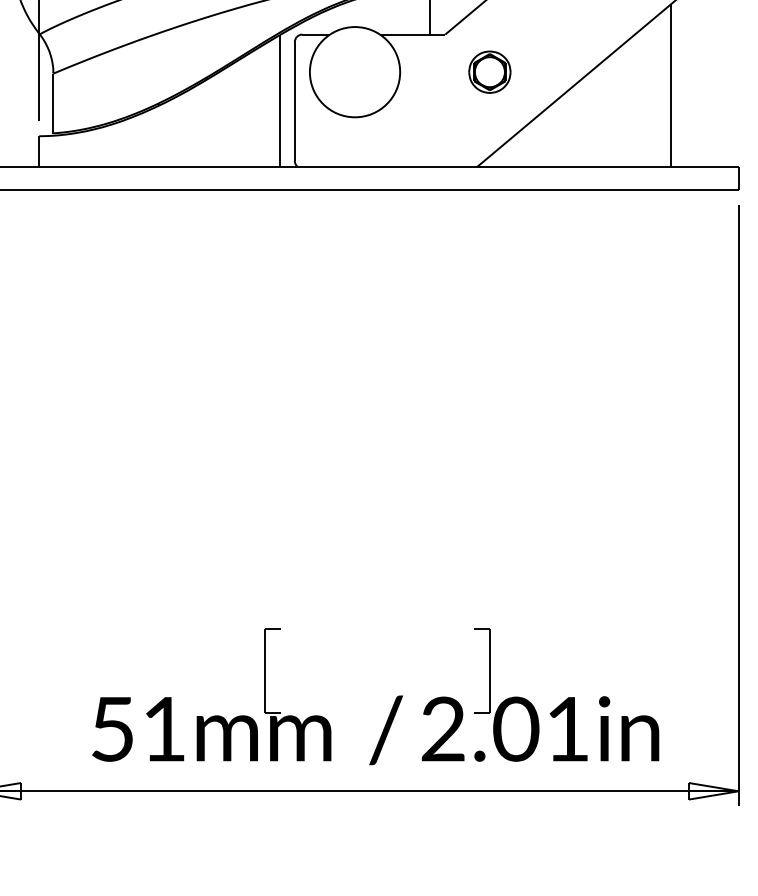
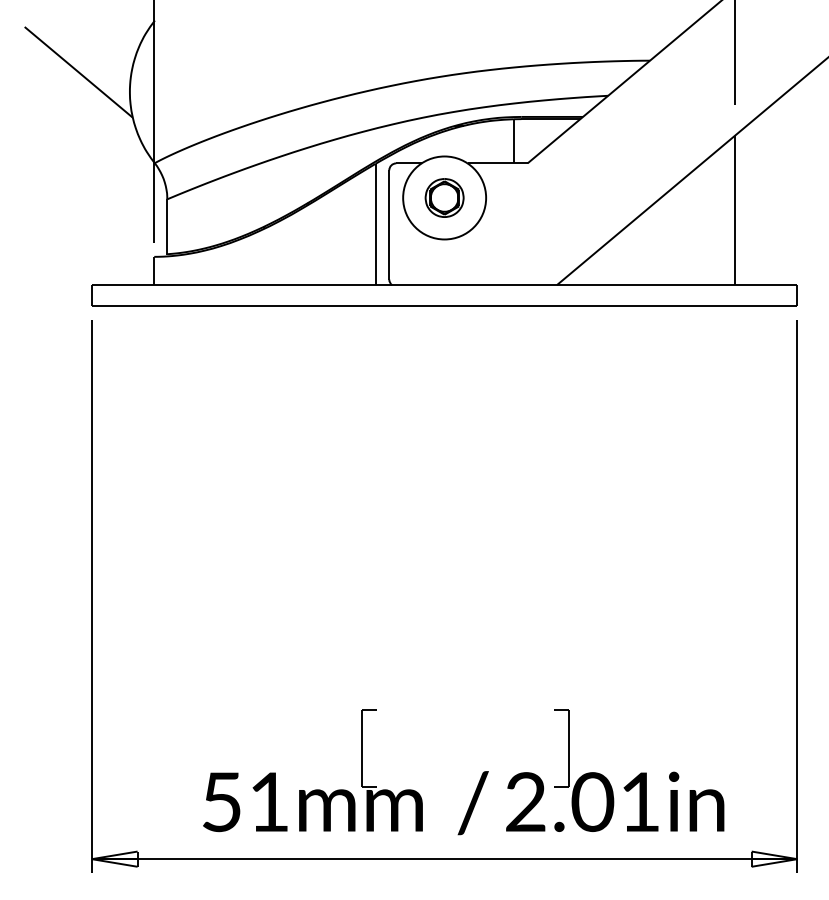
part: (489, 71) -> (444, 197), moved

